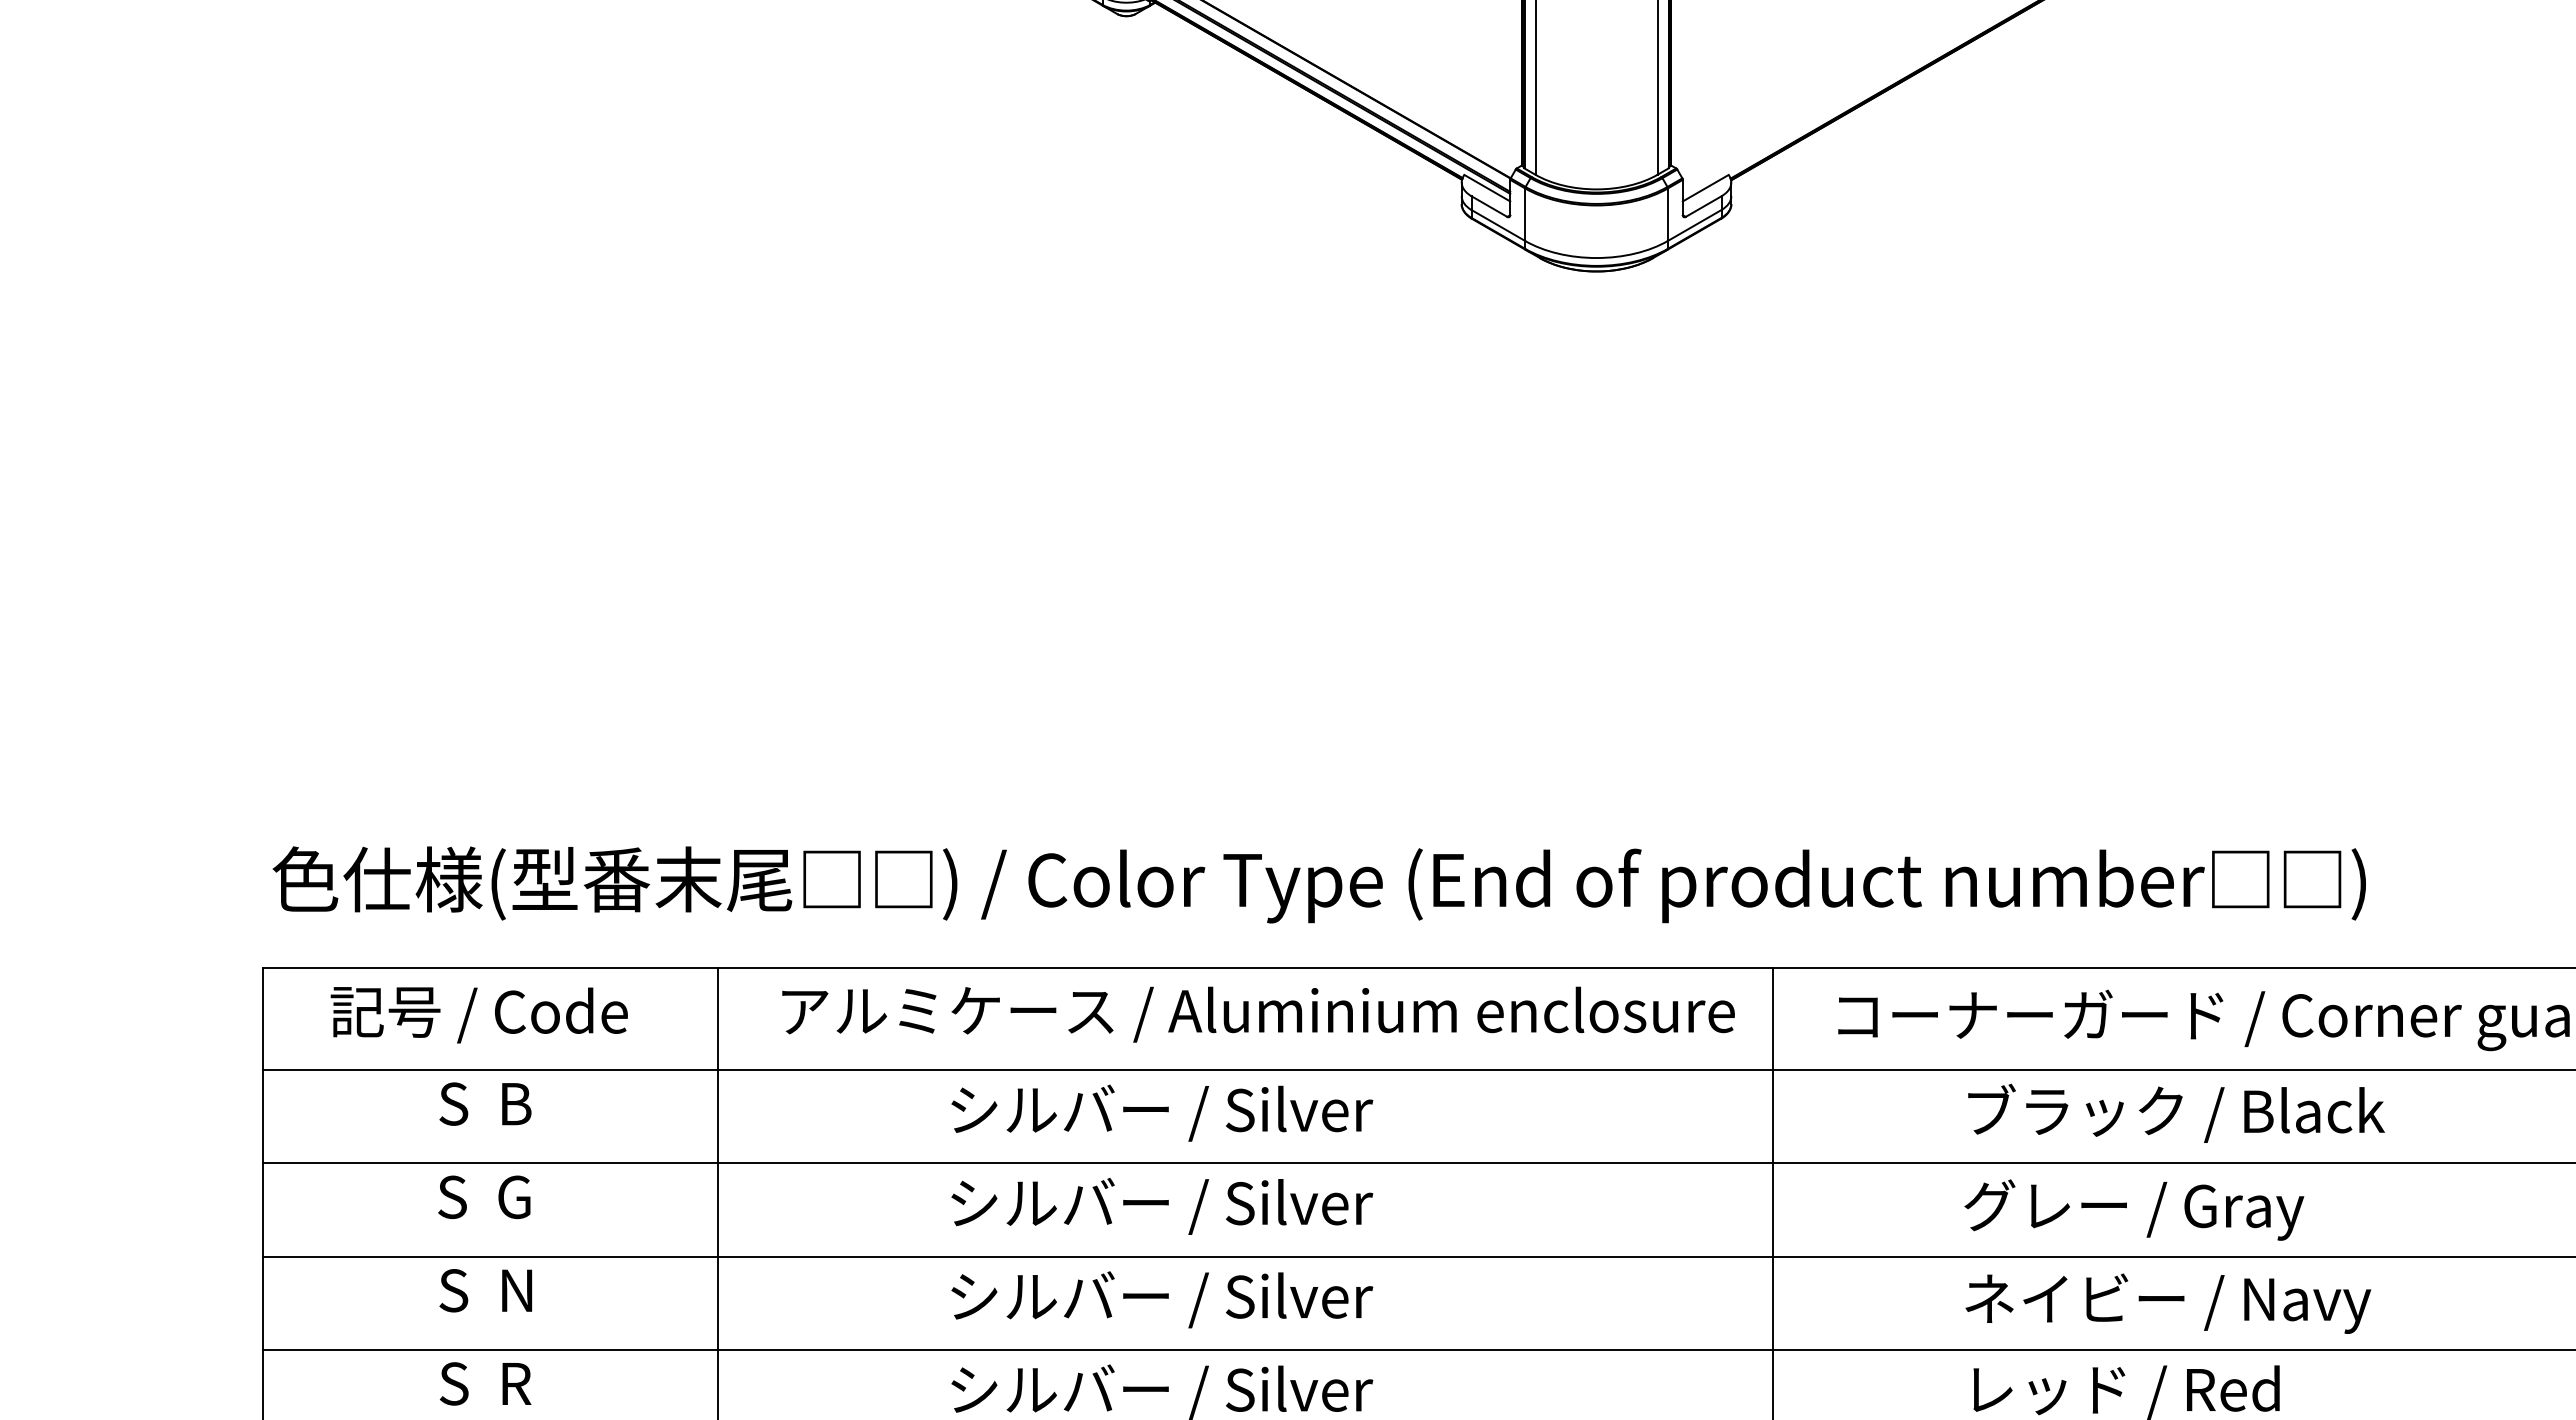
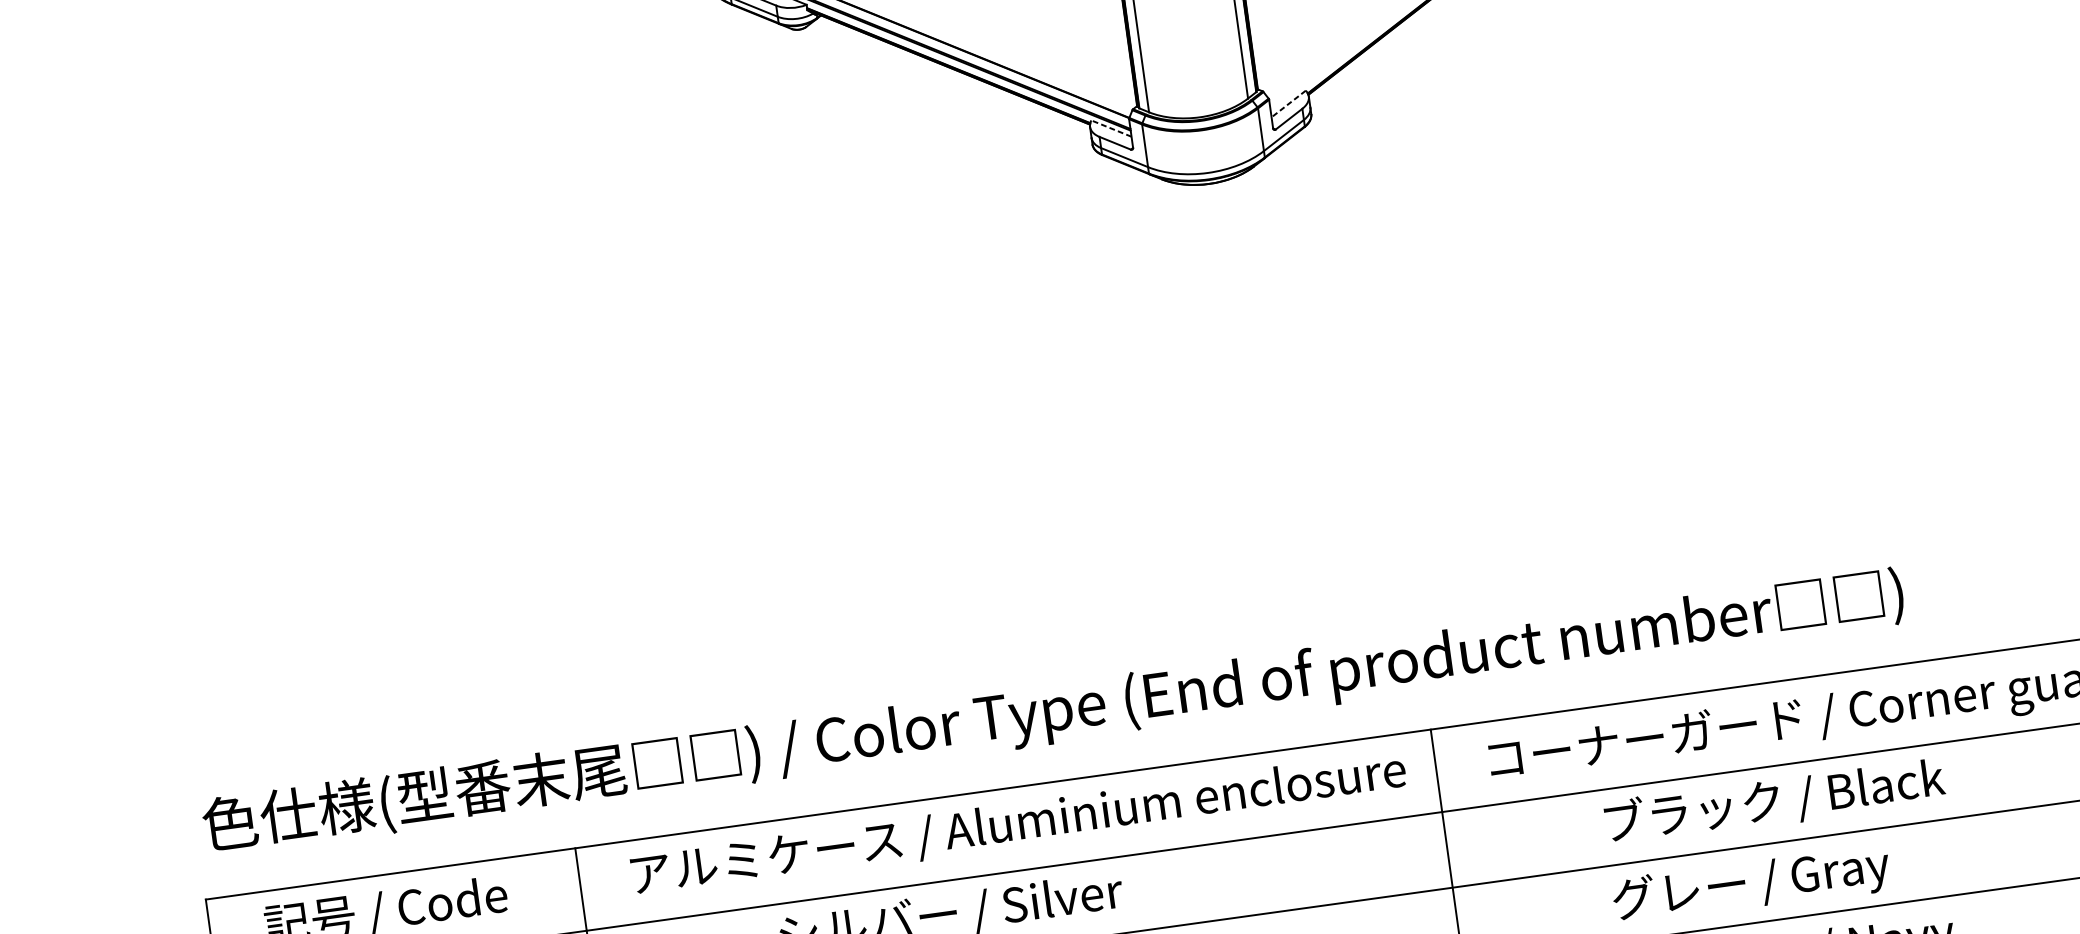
line: (1486, 187) -> (1110, 128), solid -> dashed
line: (1705, 188) -> (1288, 104), solid -> dashed

